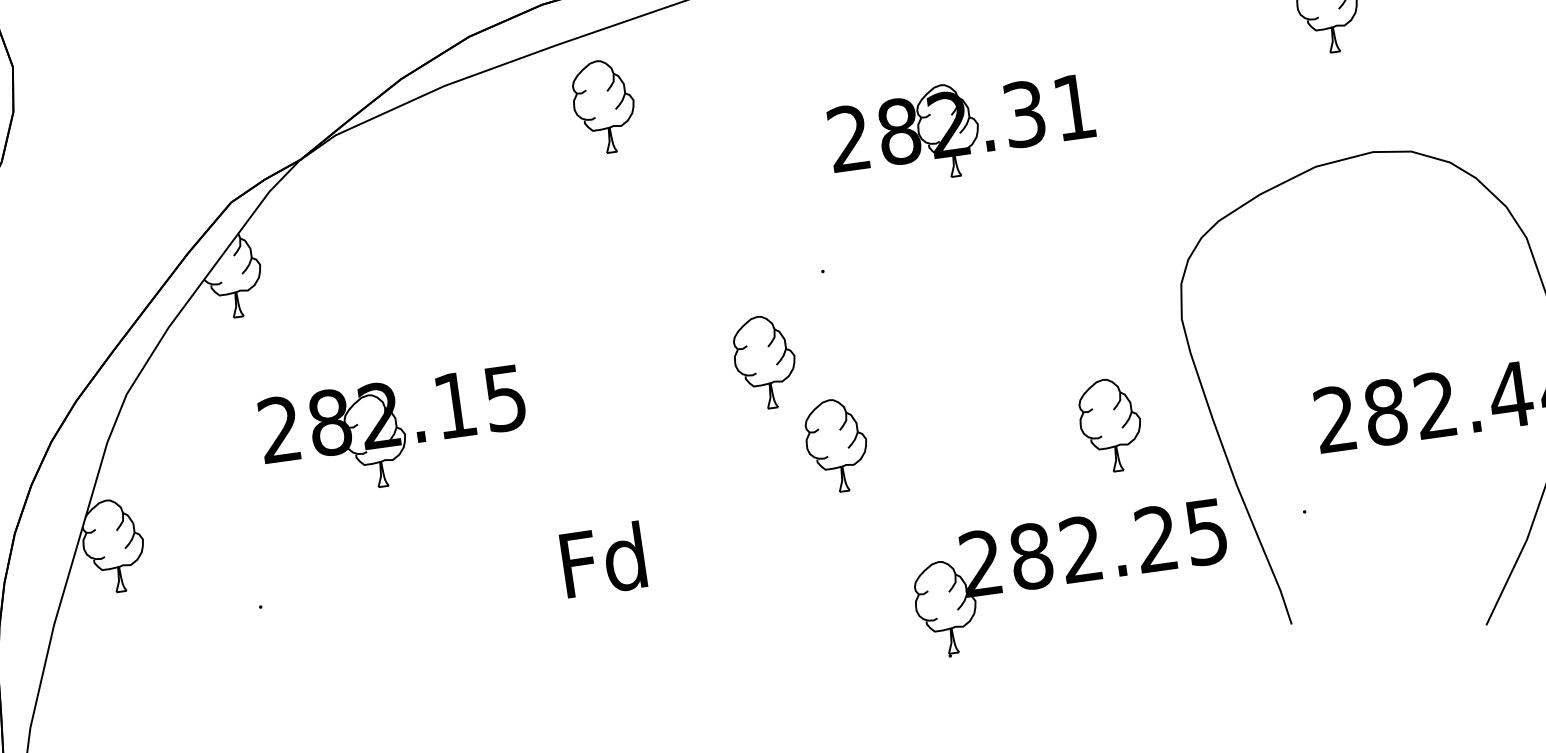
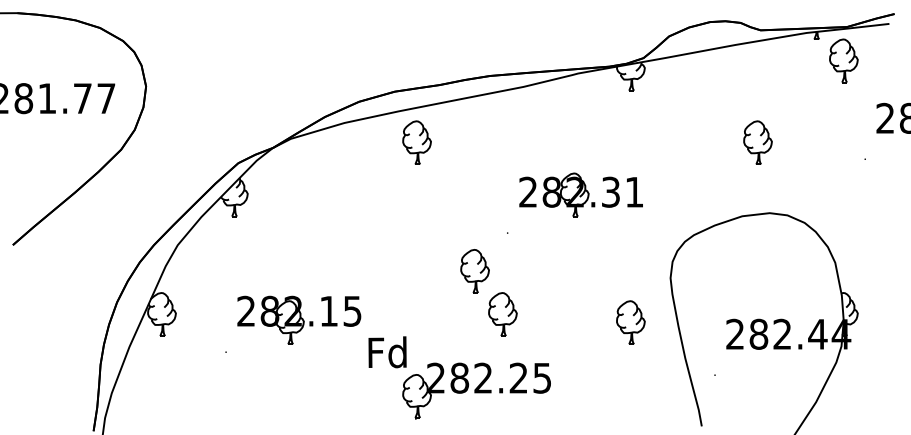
part: (960, 127) -> (580, 194), moved
part: (395, 431) -> (299, 319), moved
part: (1070, 577) -> (476, 390), moved

